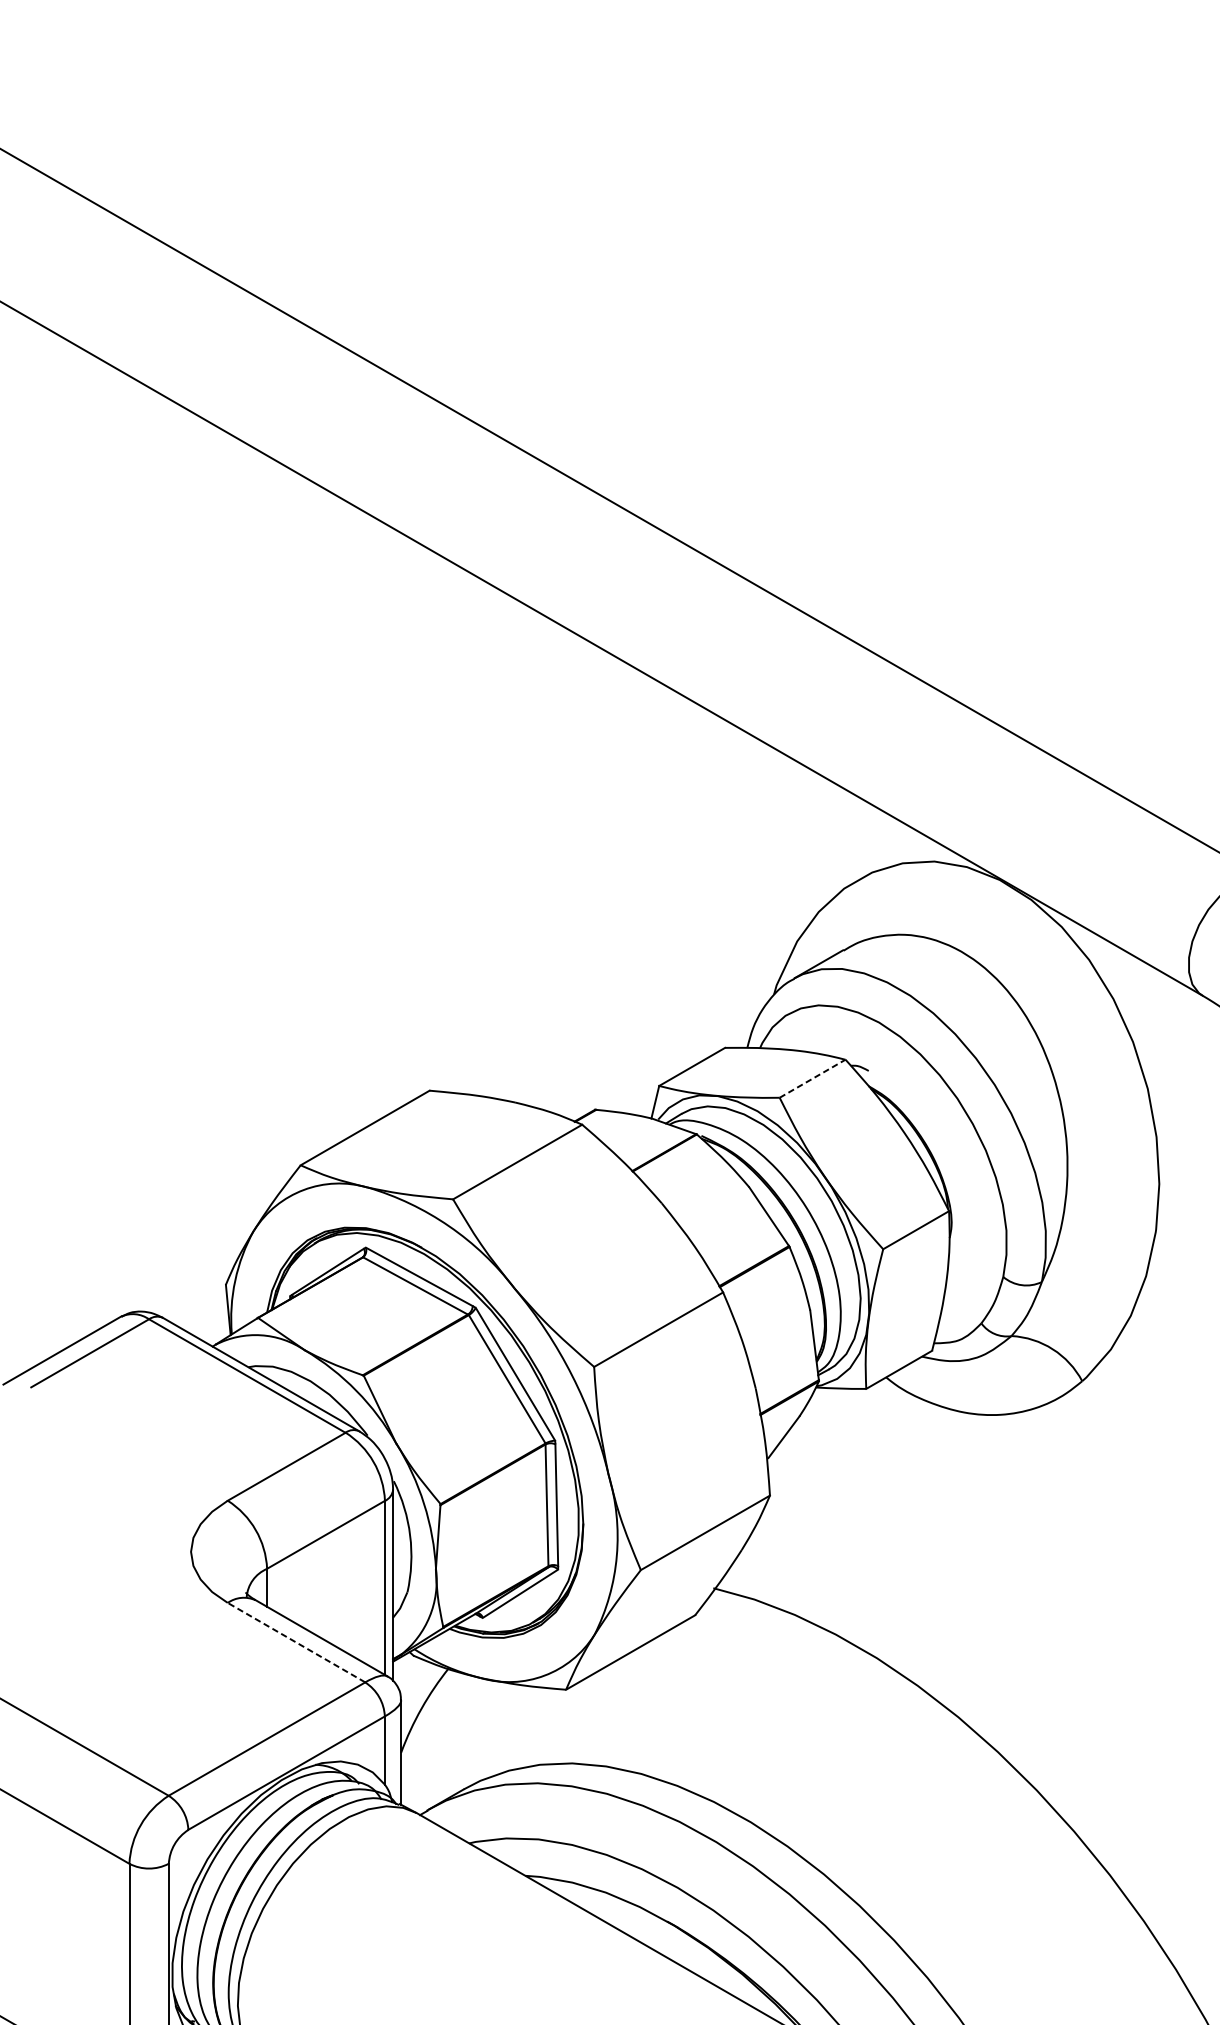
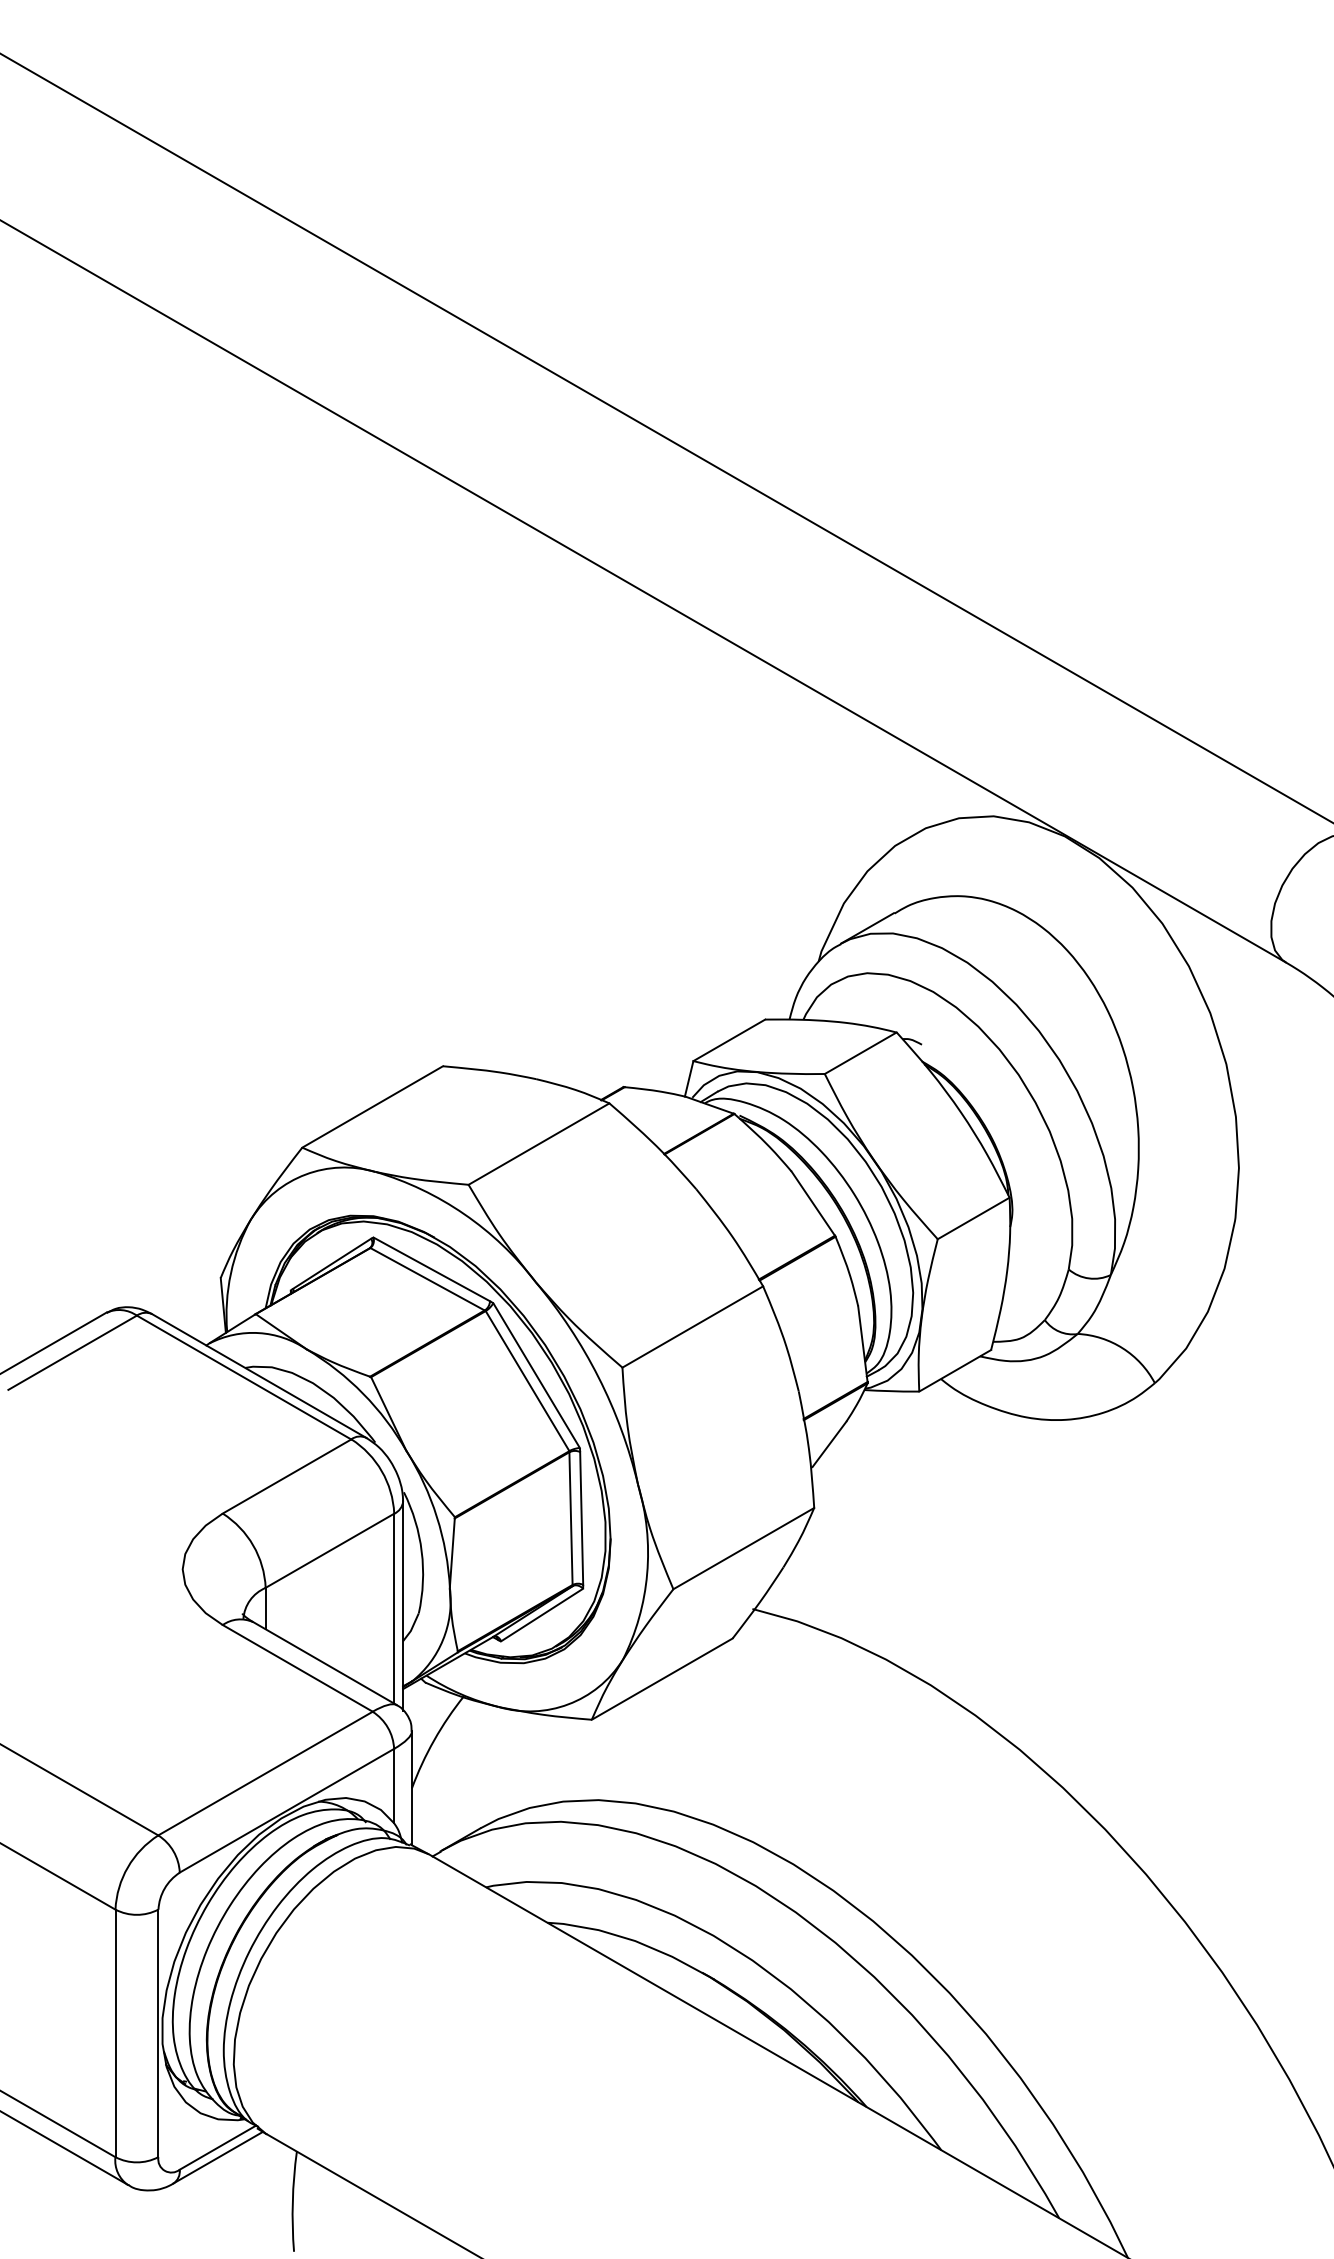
line: (813, 1078) -> (861, 1052), dashed -> solid
line: (296, 1642) -> (297, 1668), dashed -> solid

